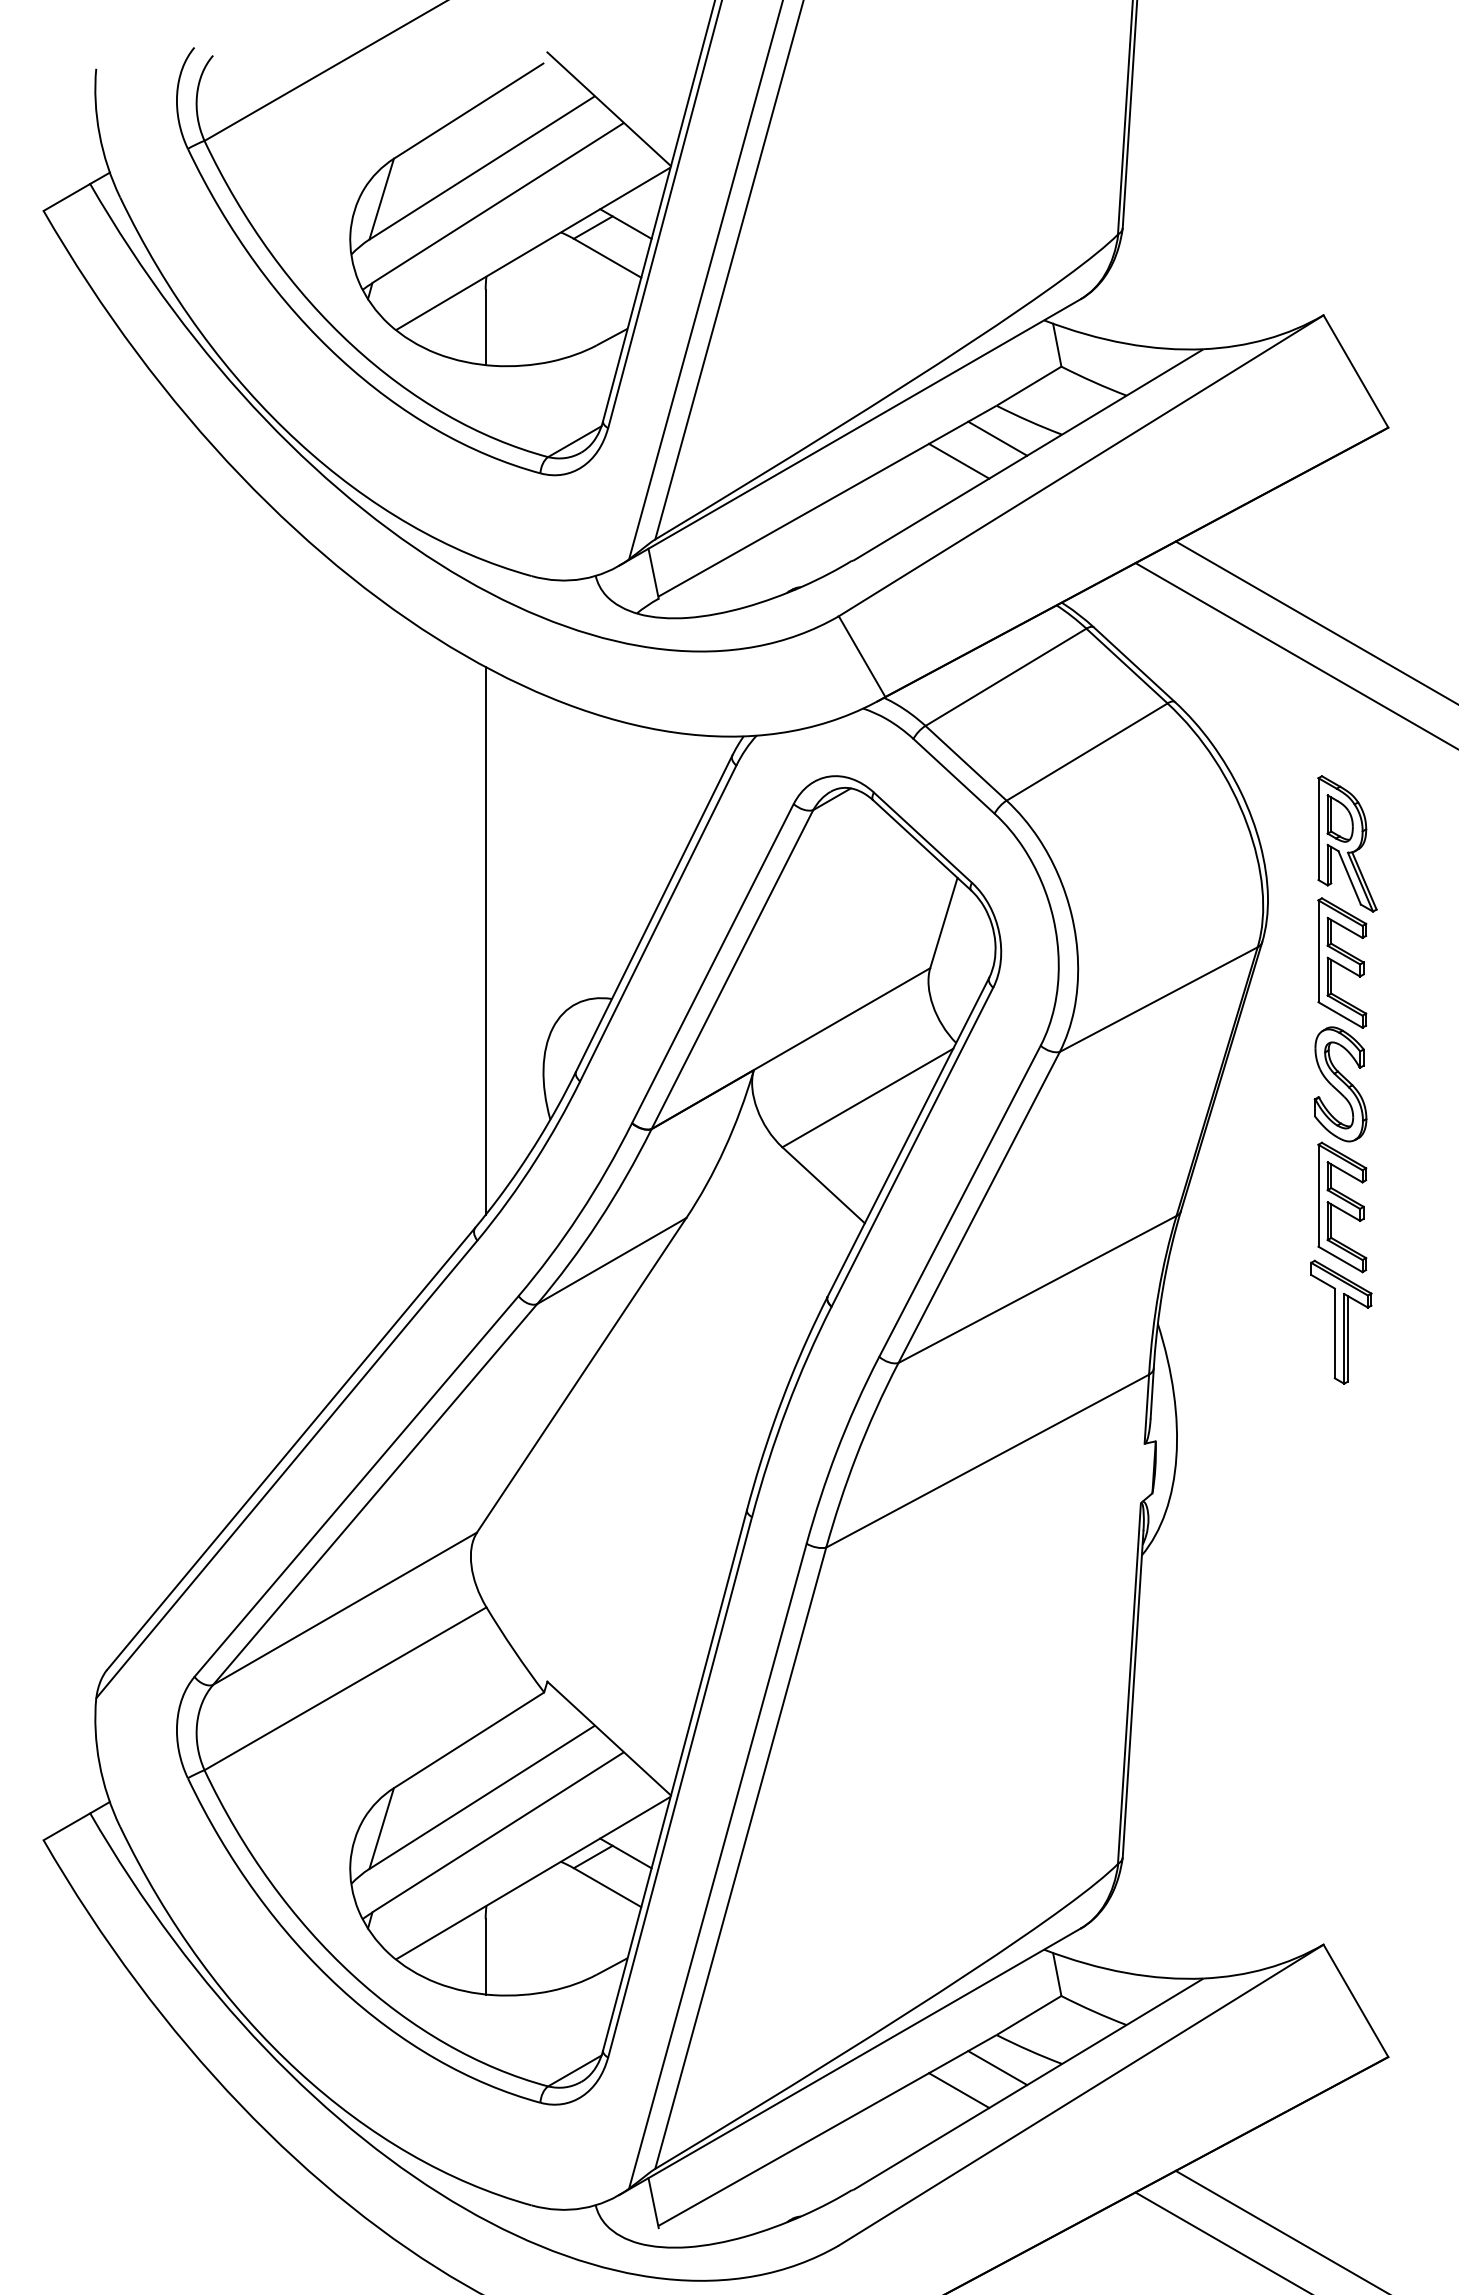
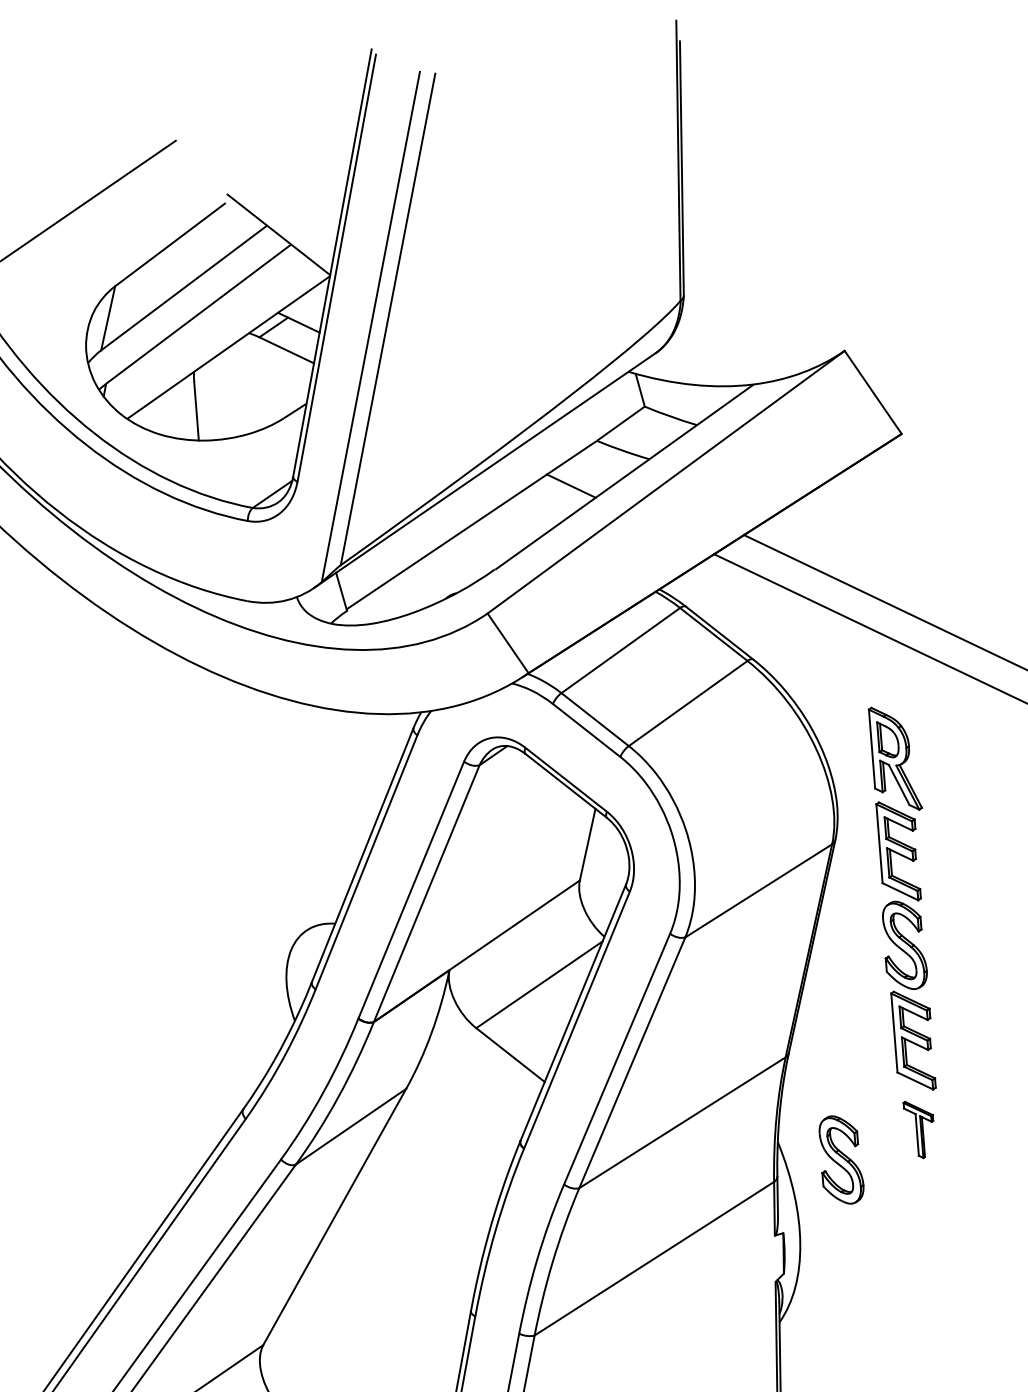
line: (997, 438) -> (599, 466), removed
line: (485, 941) -> (233, 886), removed
part: (1341, 1321) -> (919, 1128), size x0.6
part: (1237, 1353) -> (841, 1160), added

